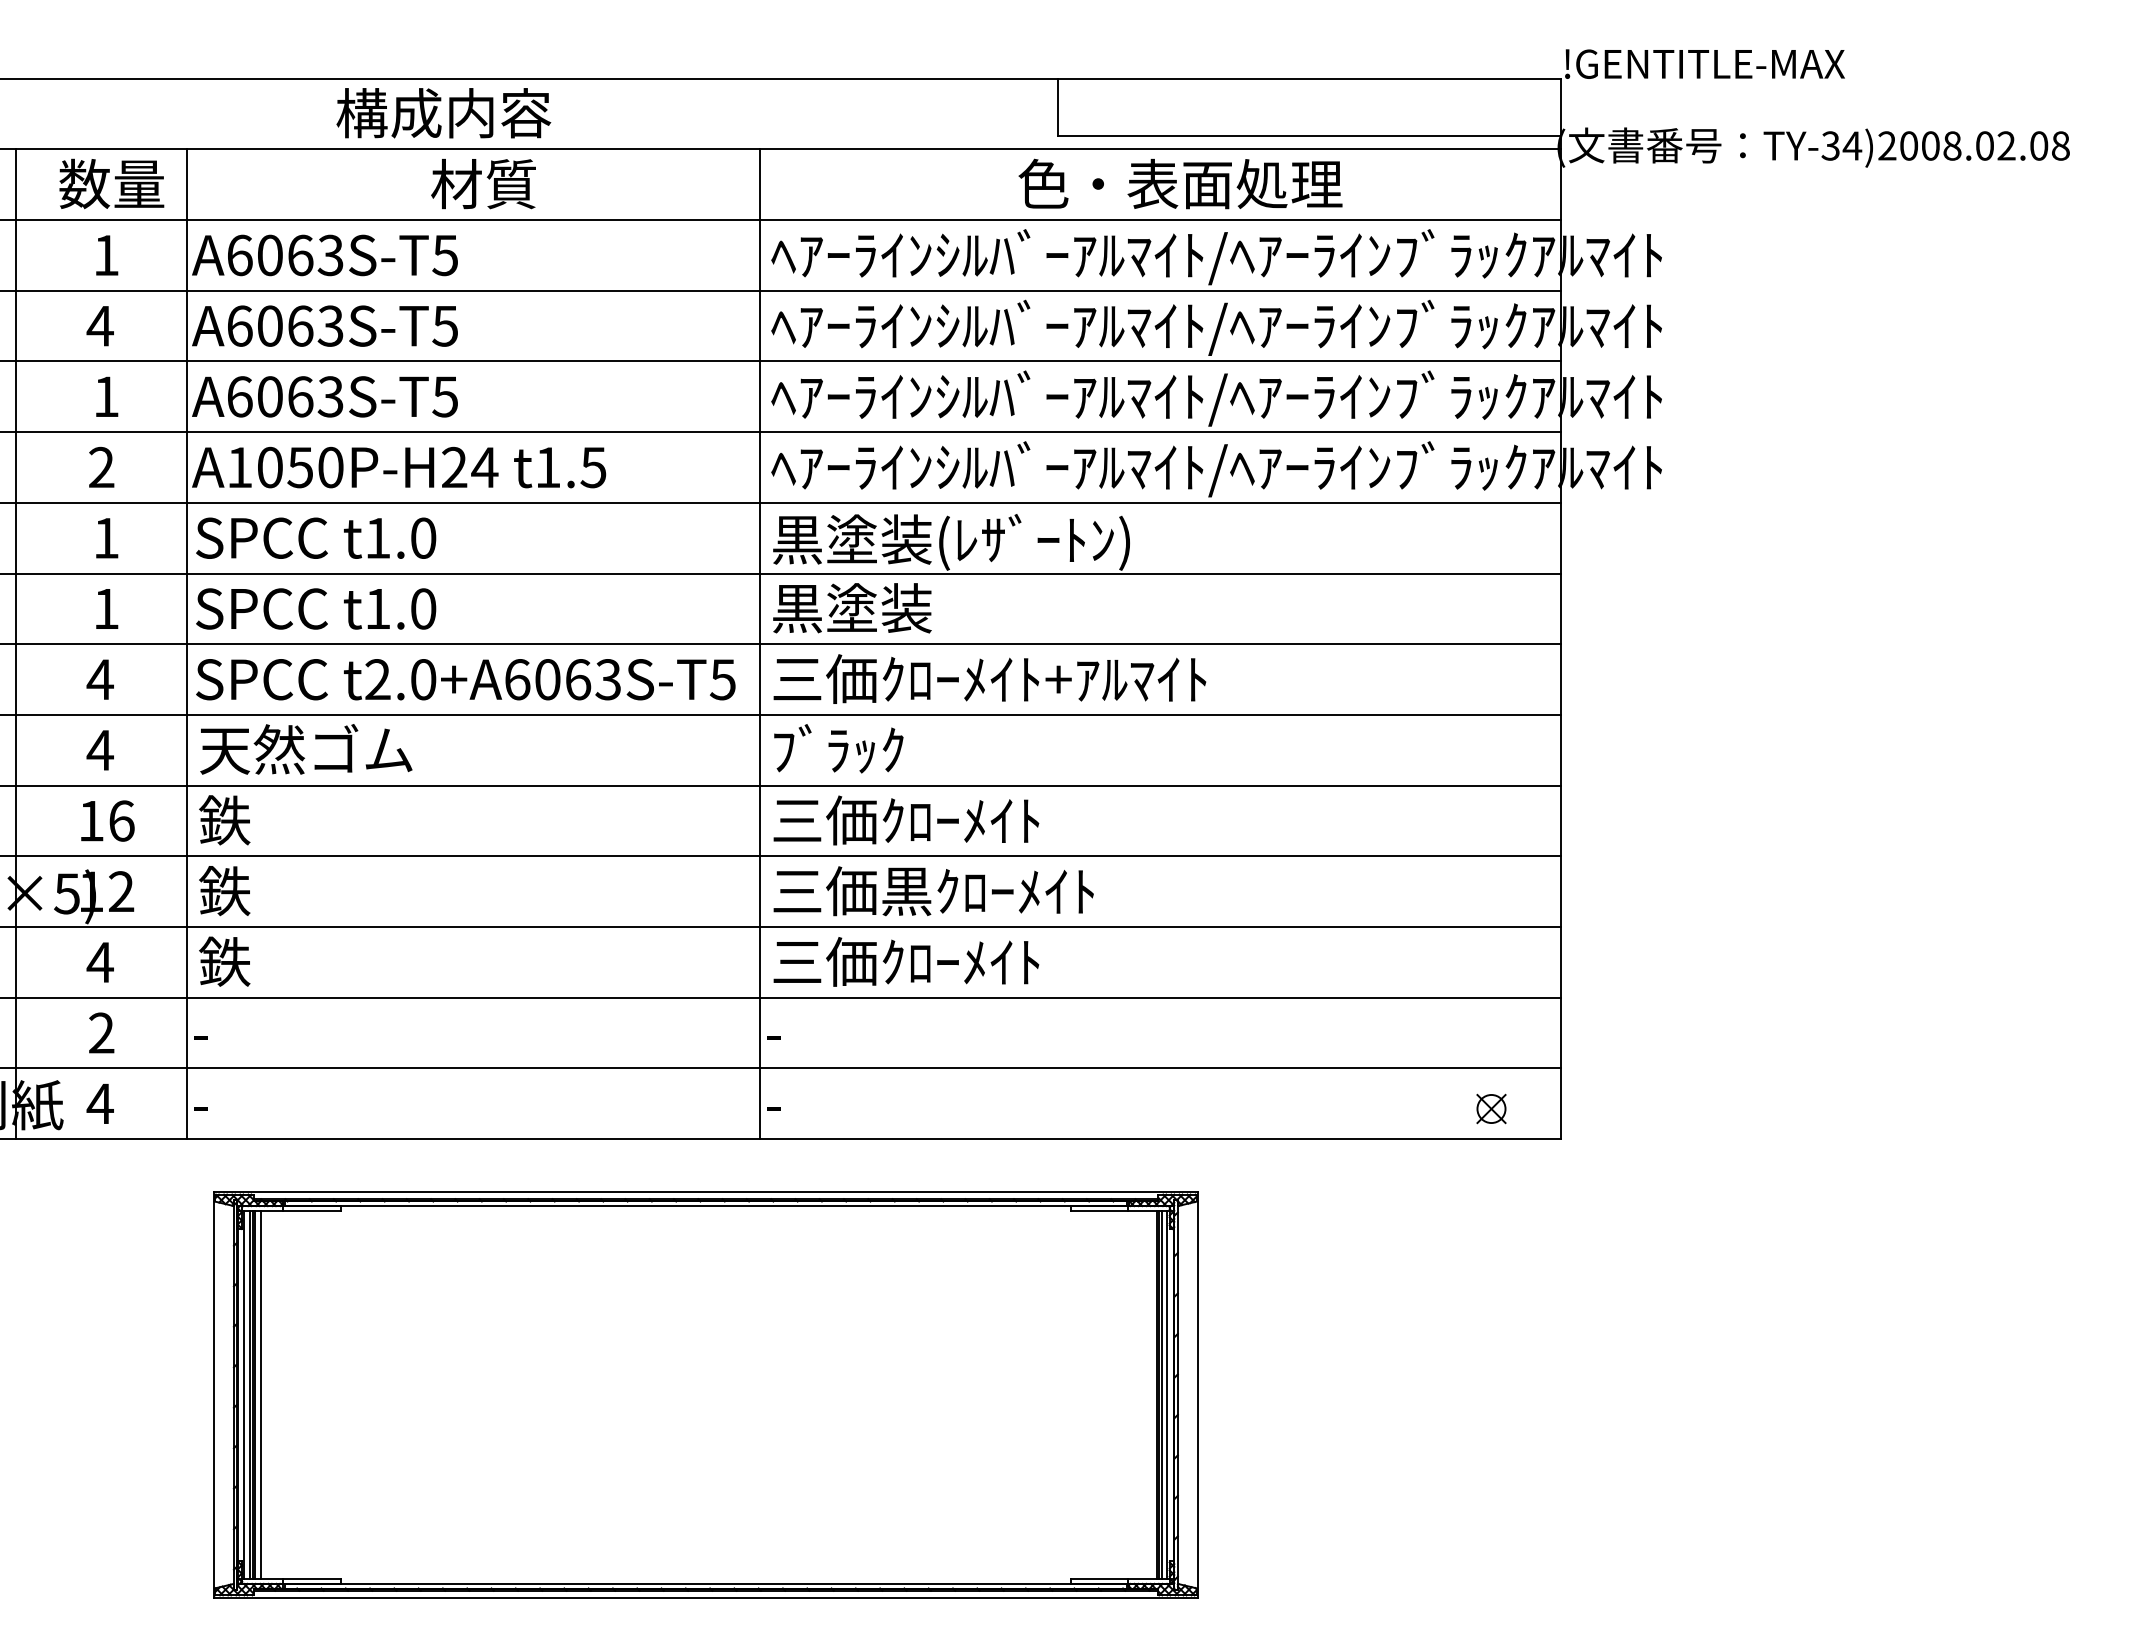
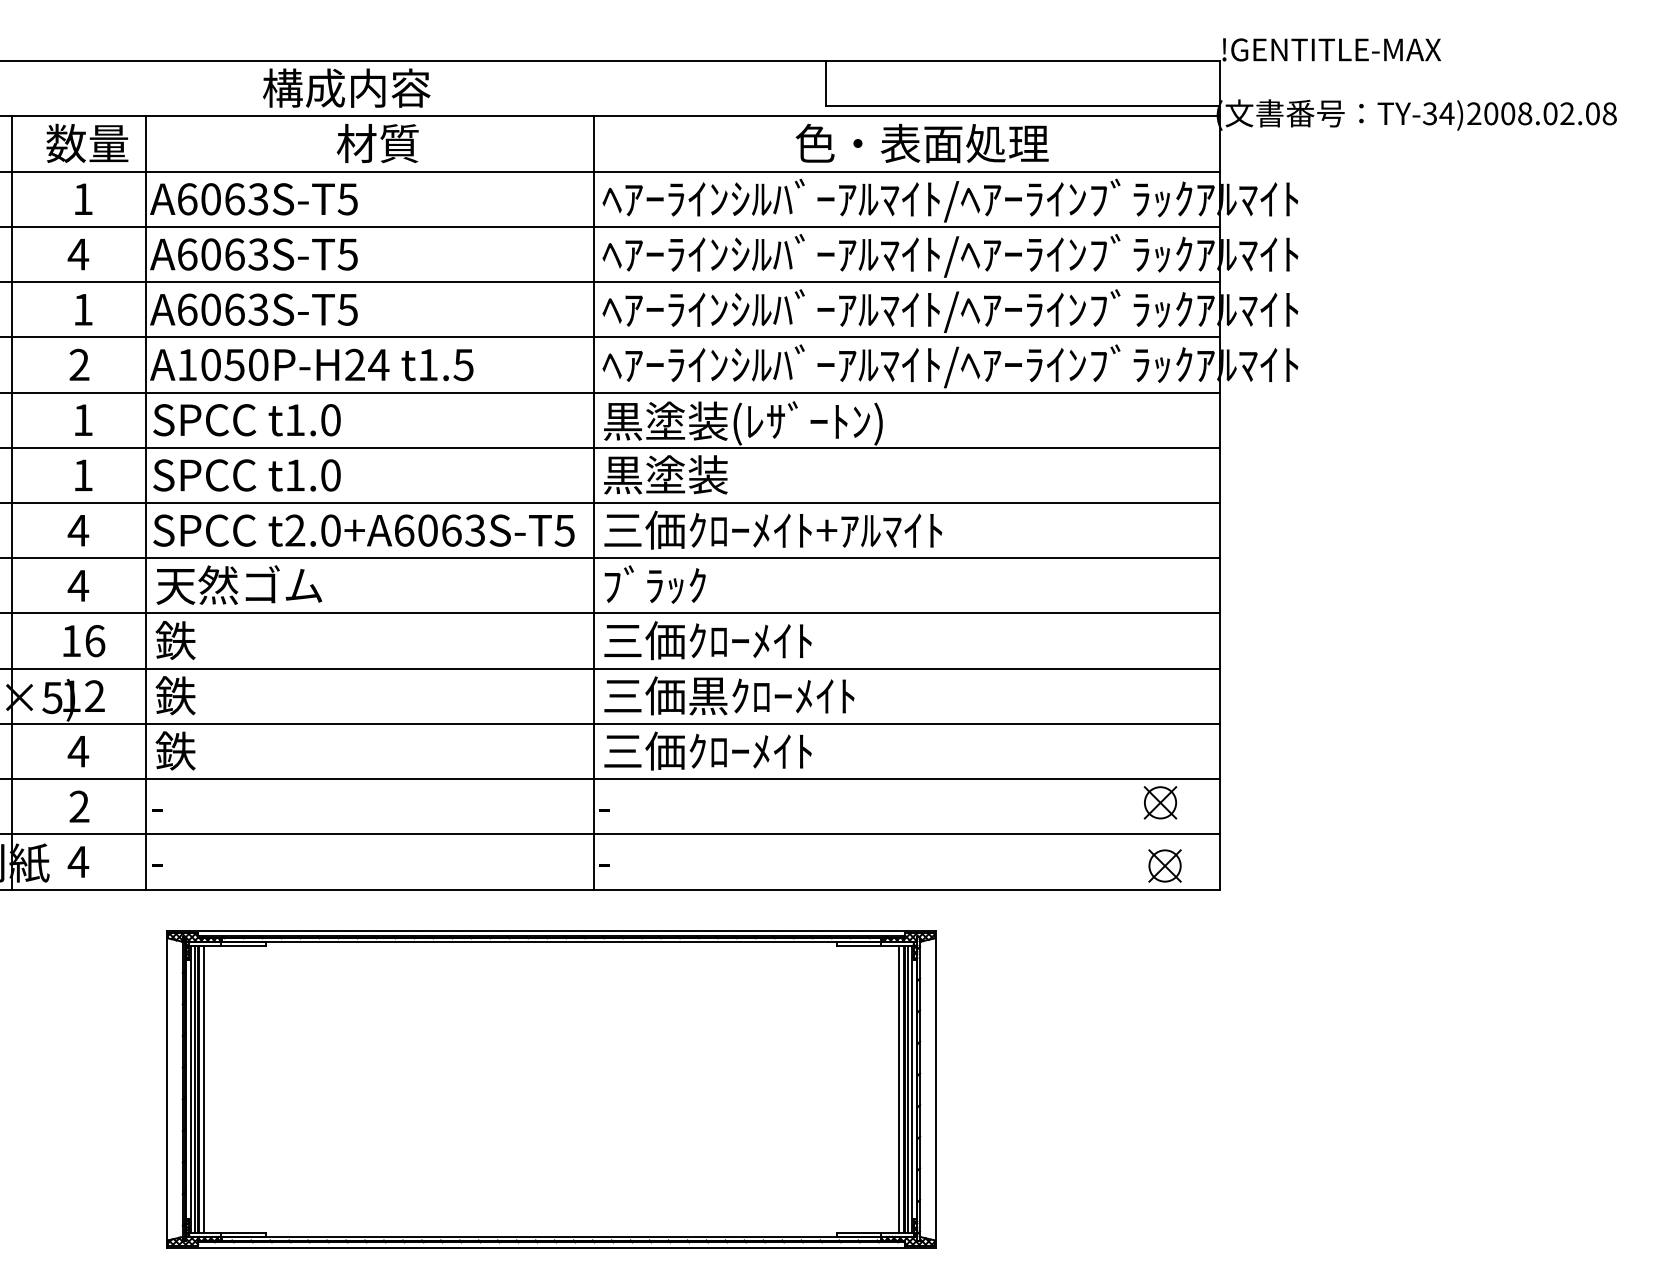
part: (1485, 1028) -> (1160, 803), added
part: (1491, 1108) -> (1165, 865), size x1.43
line: (1151, 1394) -> (899, 1089), added

